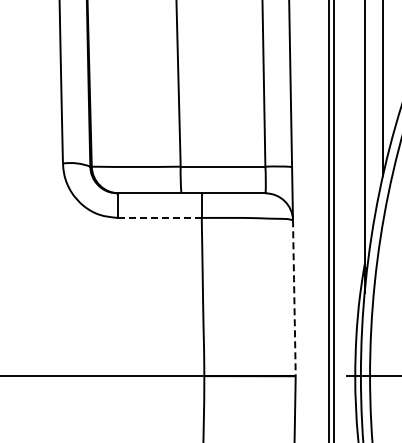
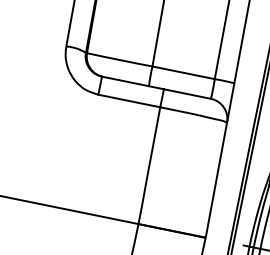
line: (159, 217) -> (129, 100), dashed -> solid
line: (294, 298) -> (216, 180), dashed -> solid

